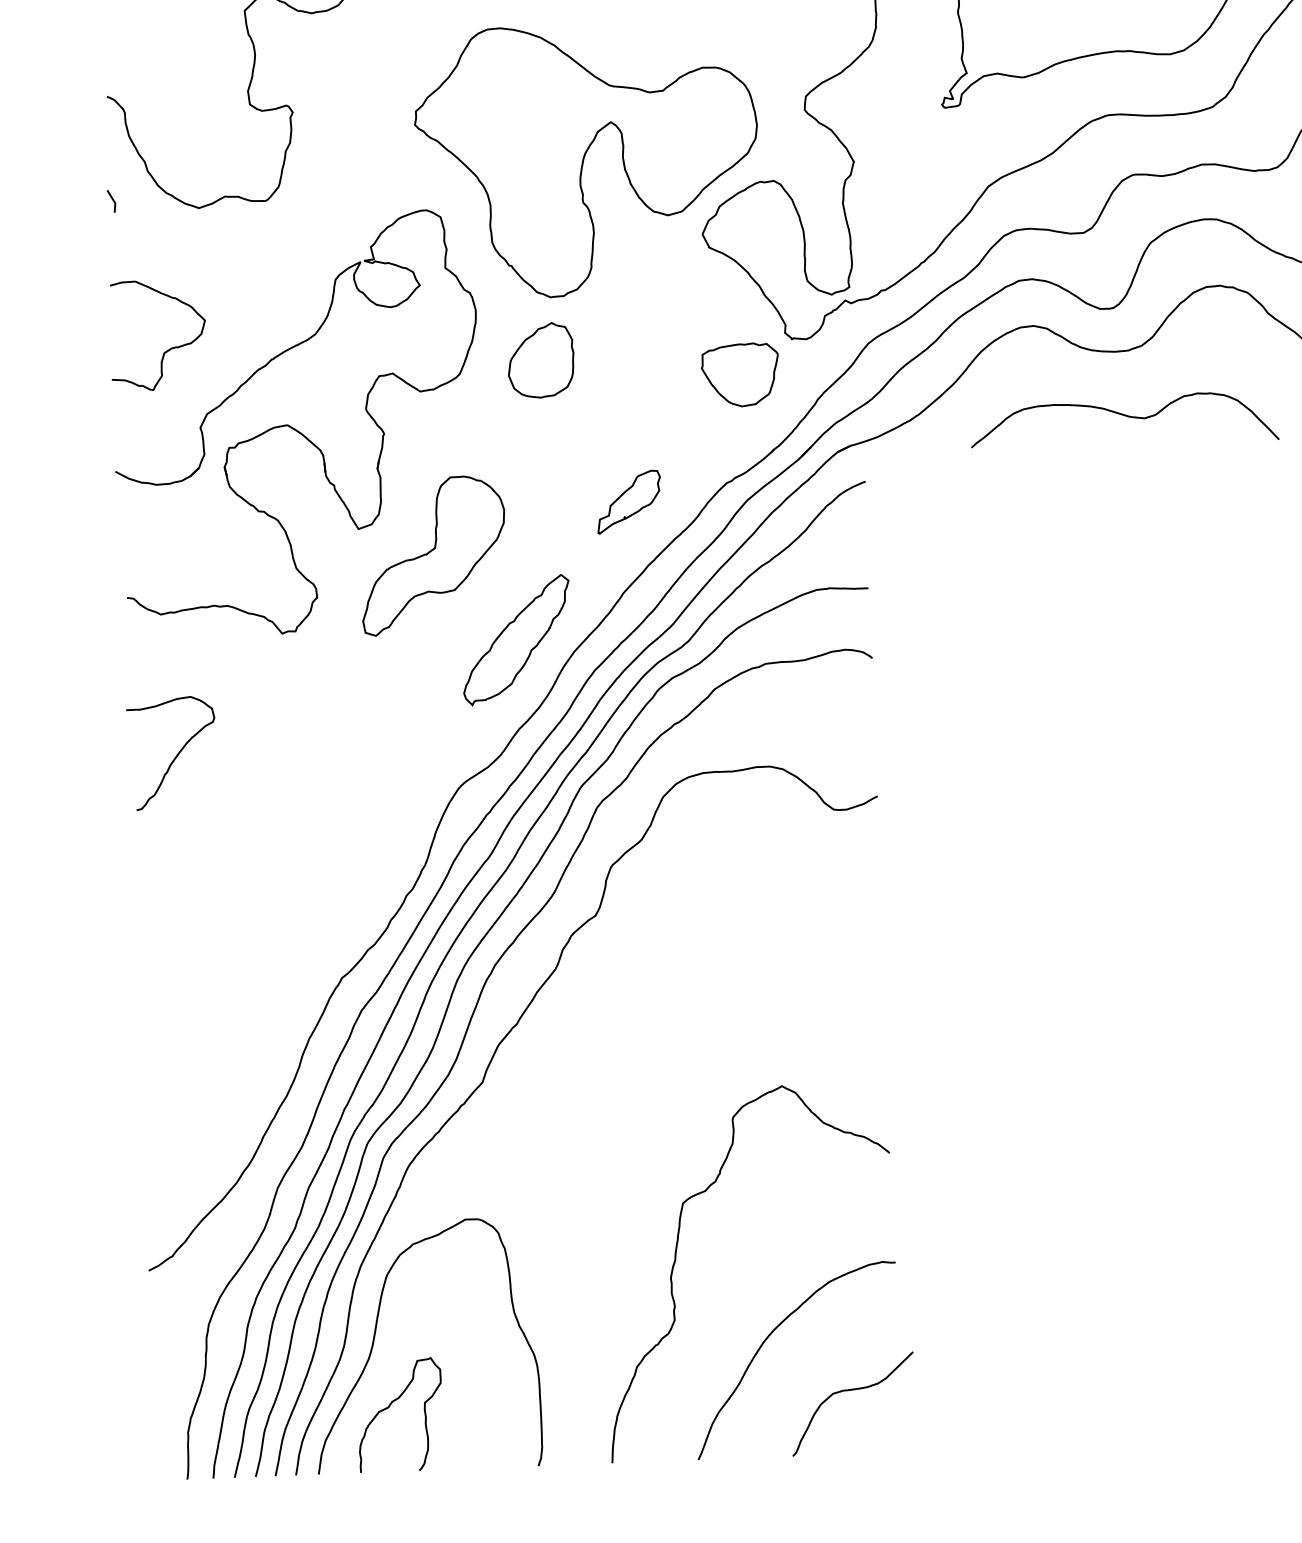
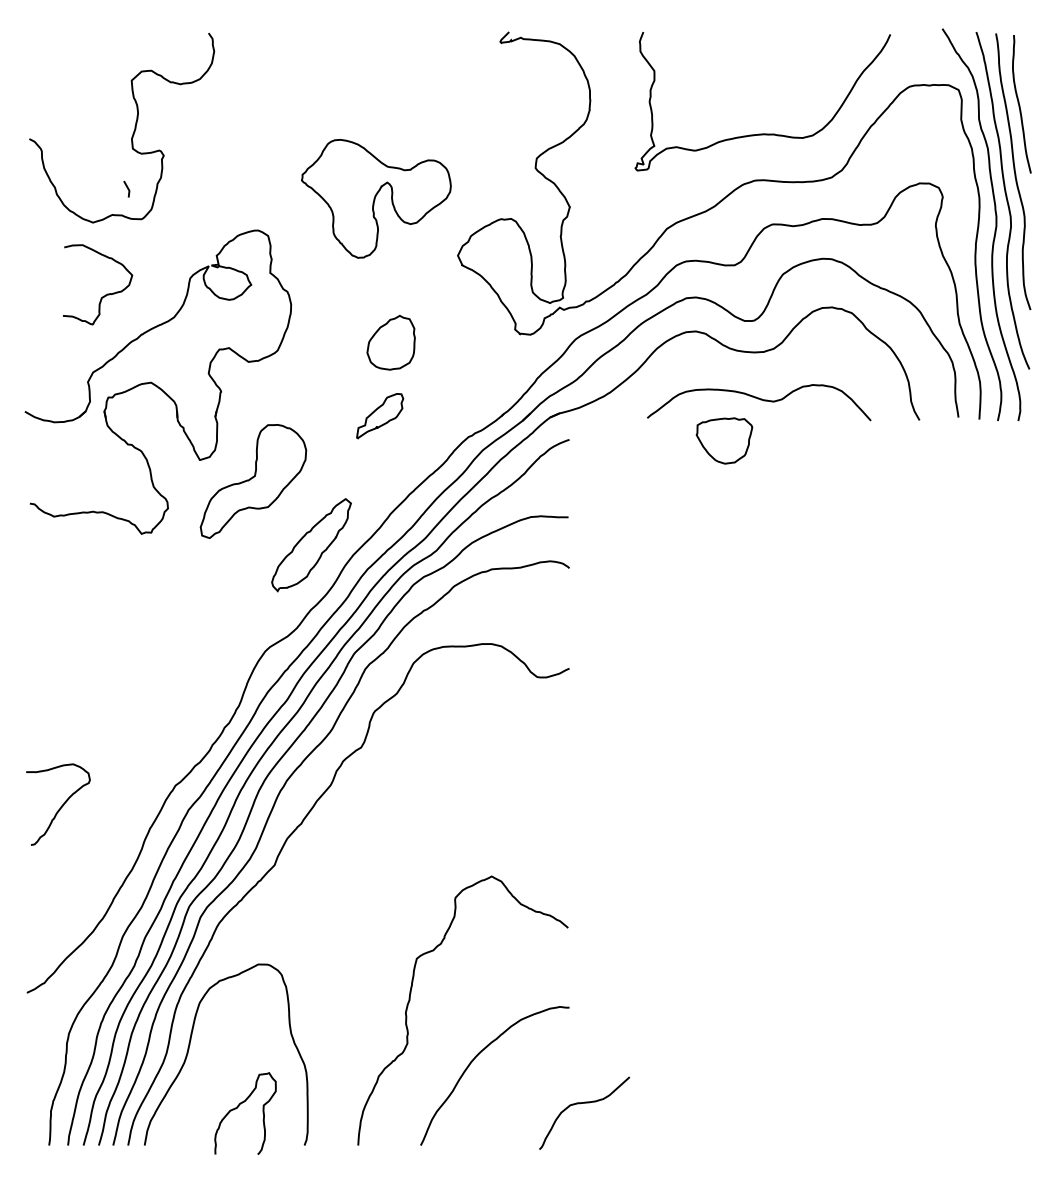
part: (587, 160) -> (376, 198), size x0.6
line: (111, 198) -> (126, 187), moved
curve: (166, 349) -> (103, 295), moved
part: (540, 360) -> (390, 342), moved
part: (740, 374) -> (724, 440), moved
part: (629, 502) -> (380, 416), moved
curve: (175, 755) -> (60, 806), moved
curve: (846, 1392) -> (580, 1104), moved
curve: (391, 1405) -> (239, 1106), moved

